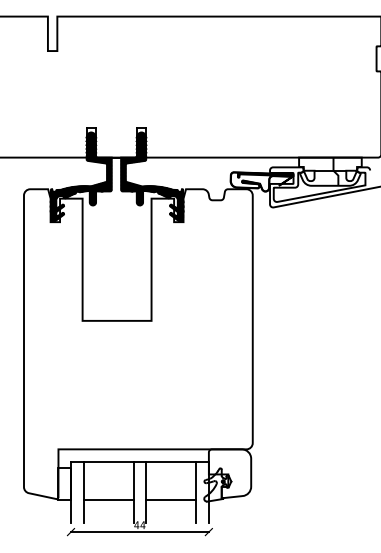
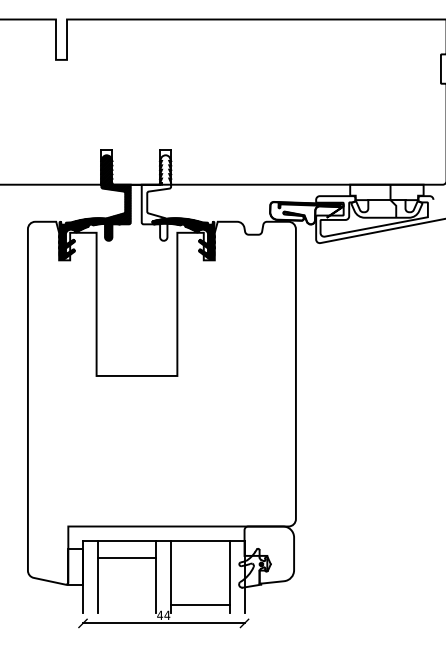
hatch: (133, 168) -> (156, 197), removed
line: (108, 499) -> (126, 558), moved
line: (171, 499) -> (200, 605), moved

